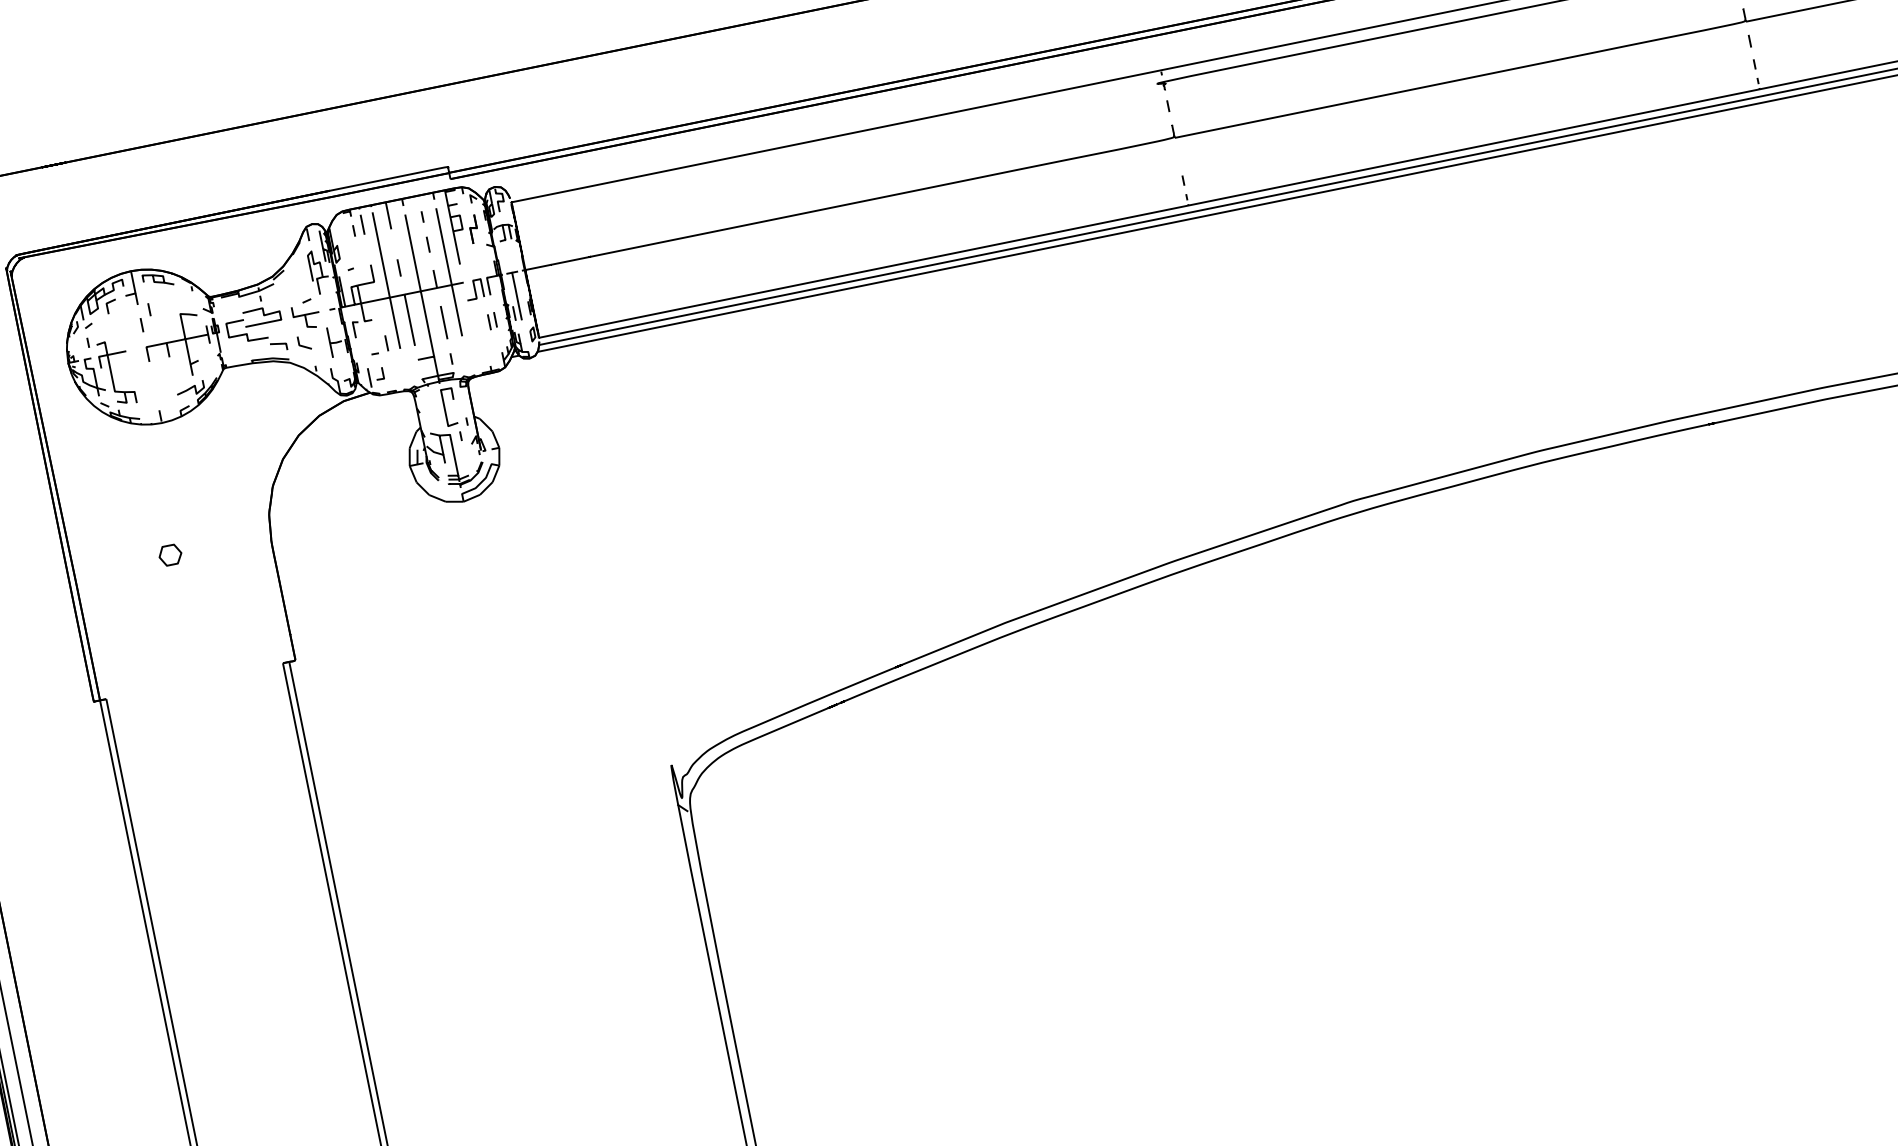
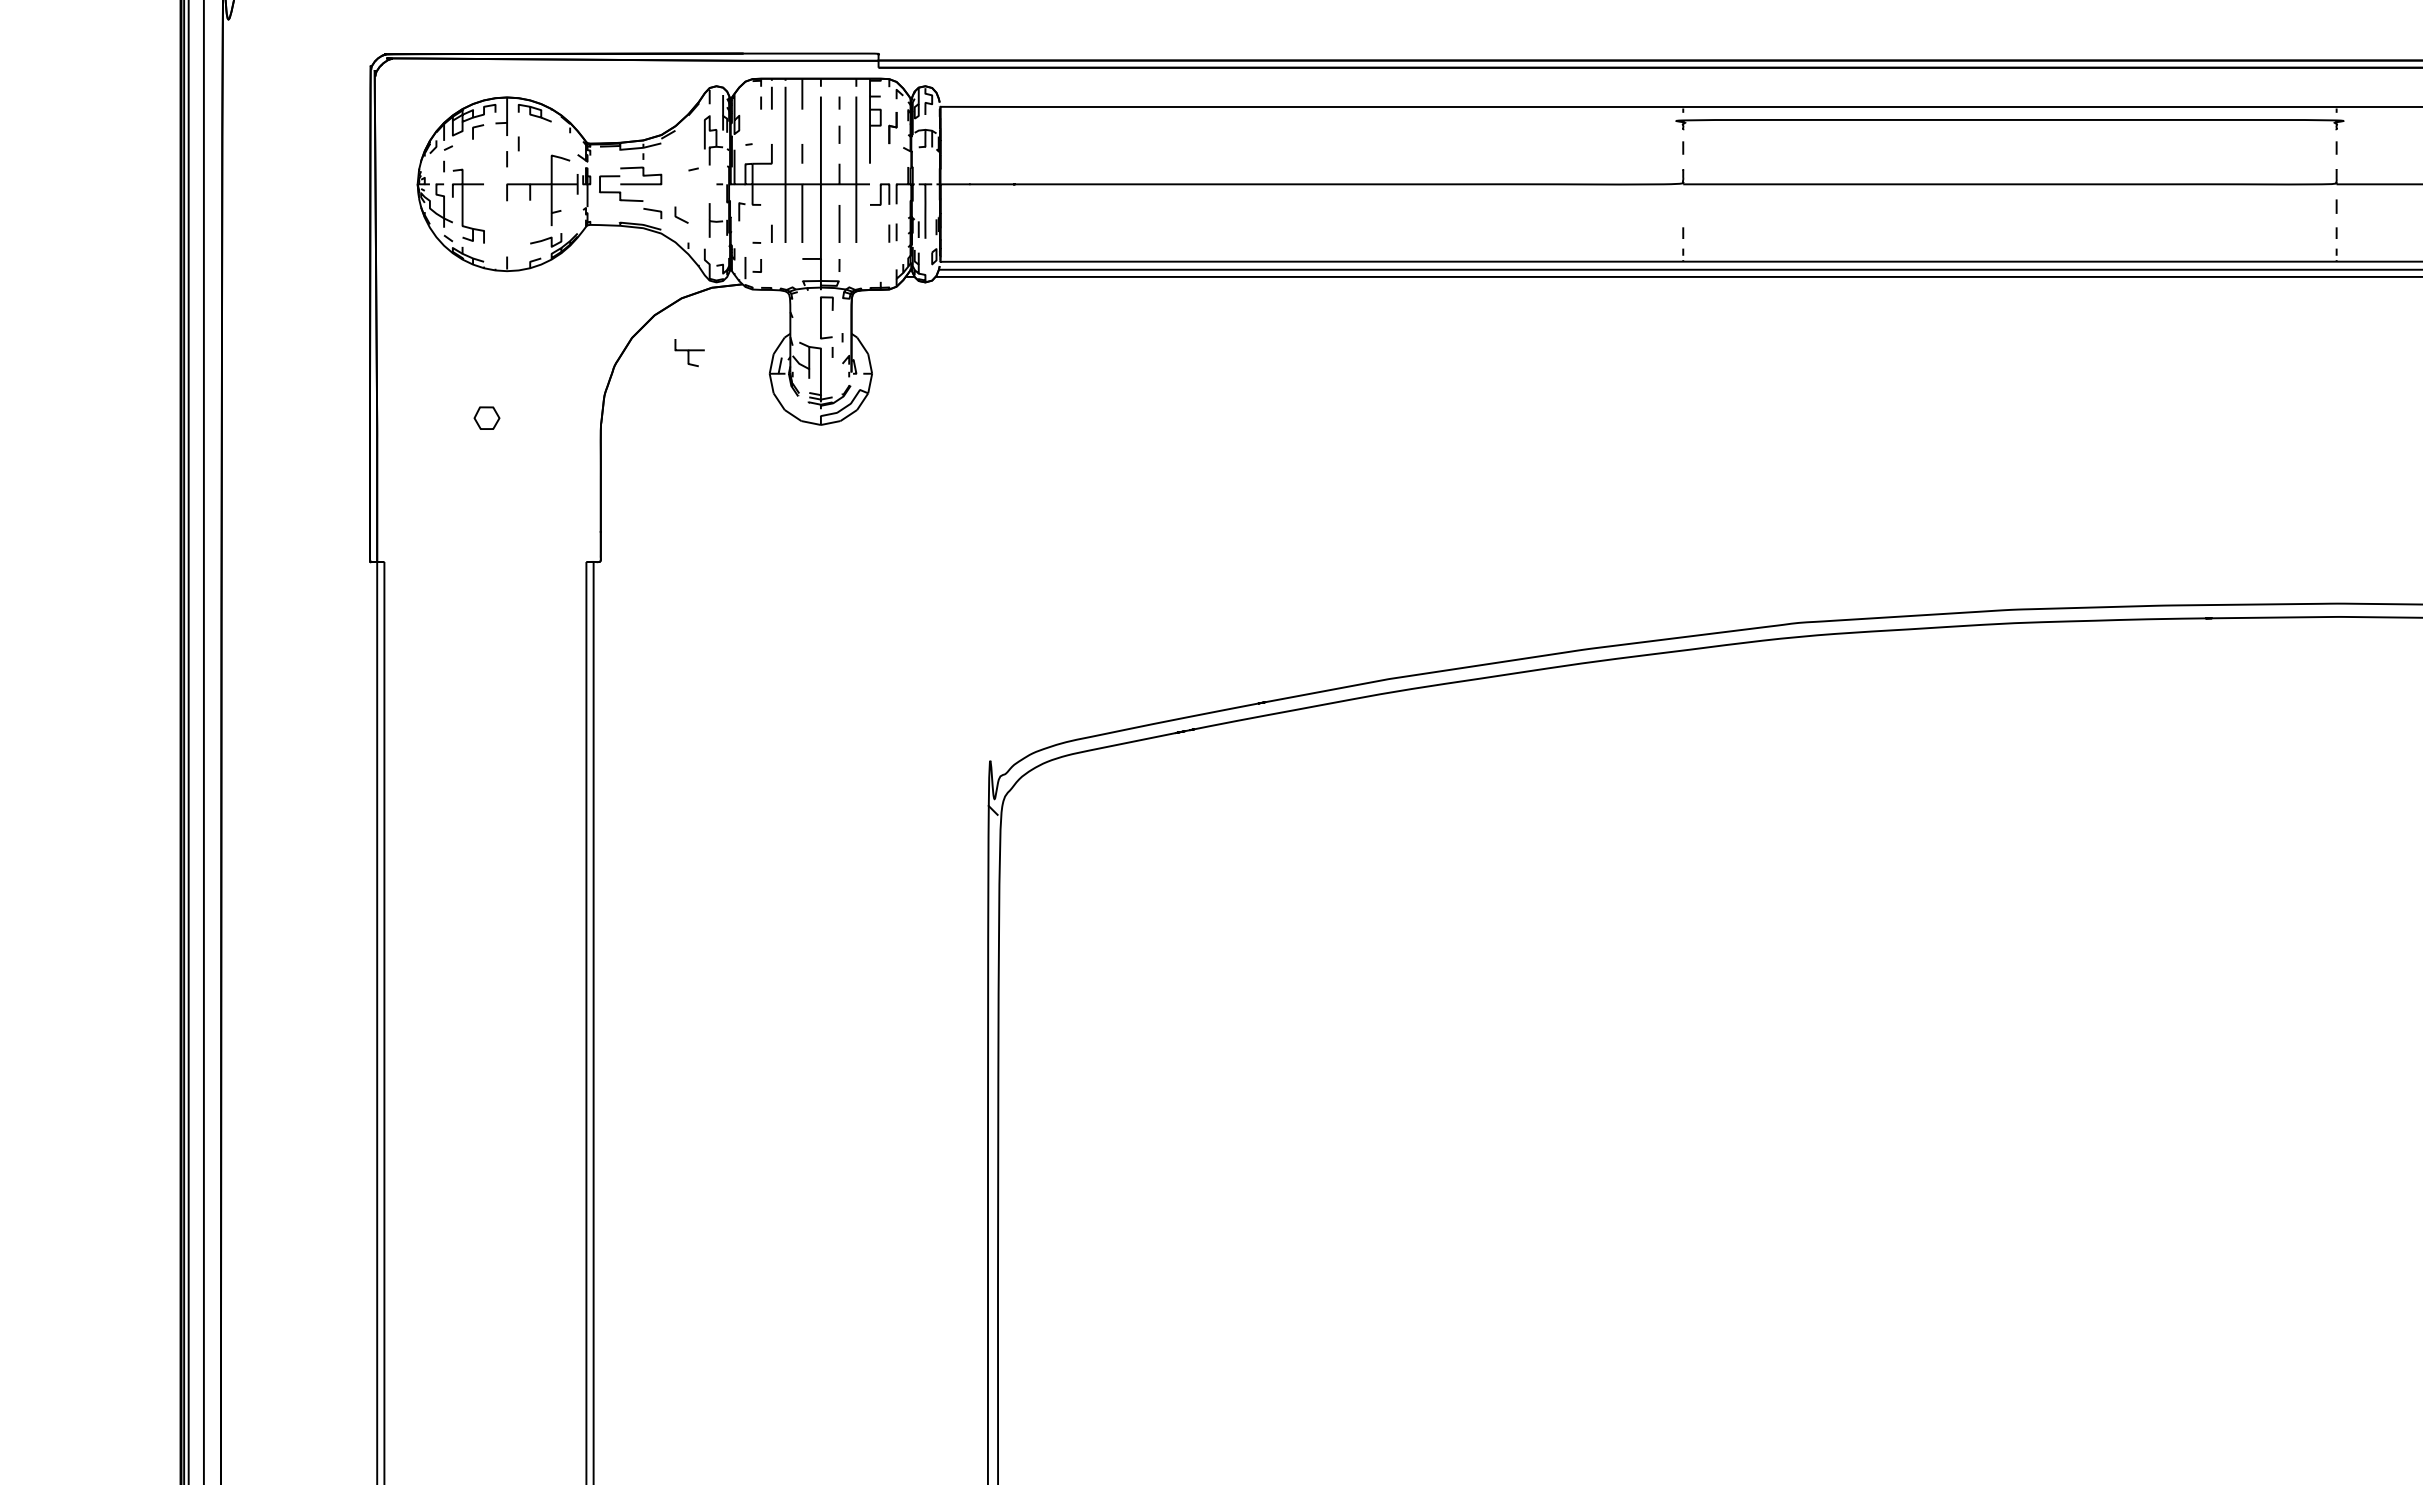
part: (306, 317) -> (689, 353), moved

